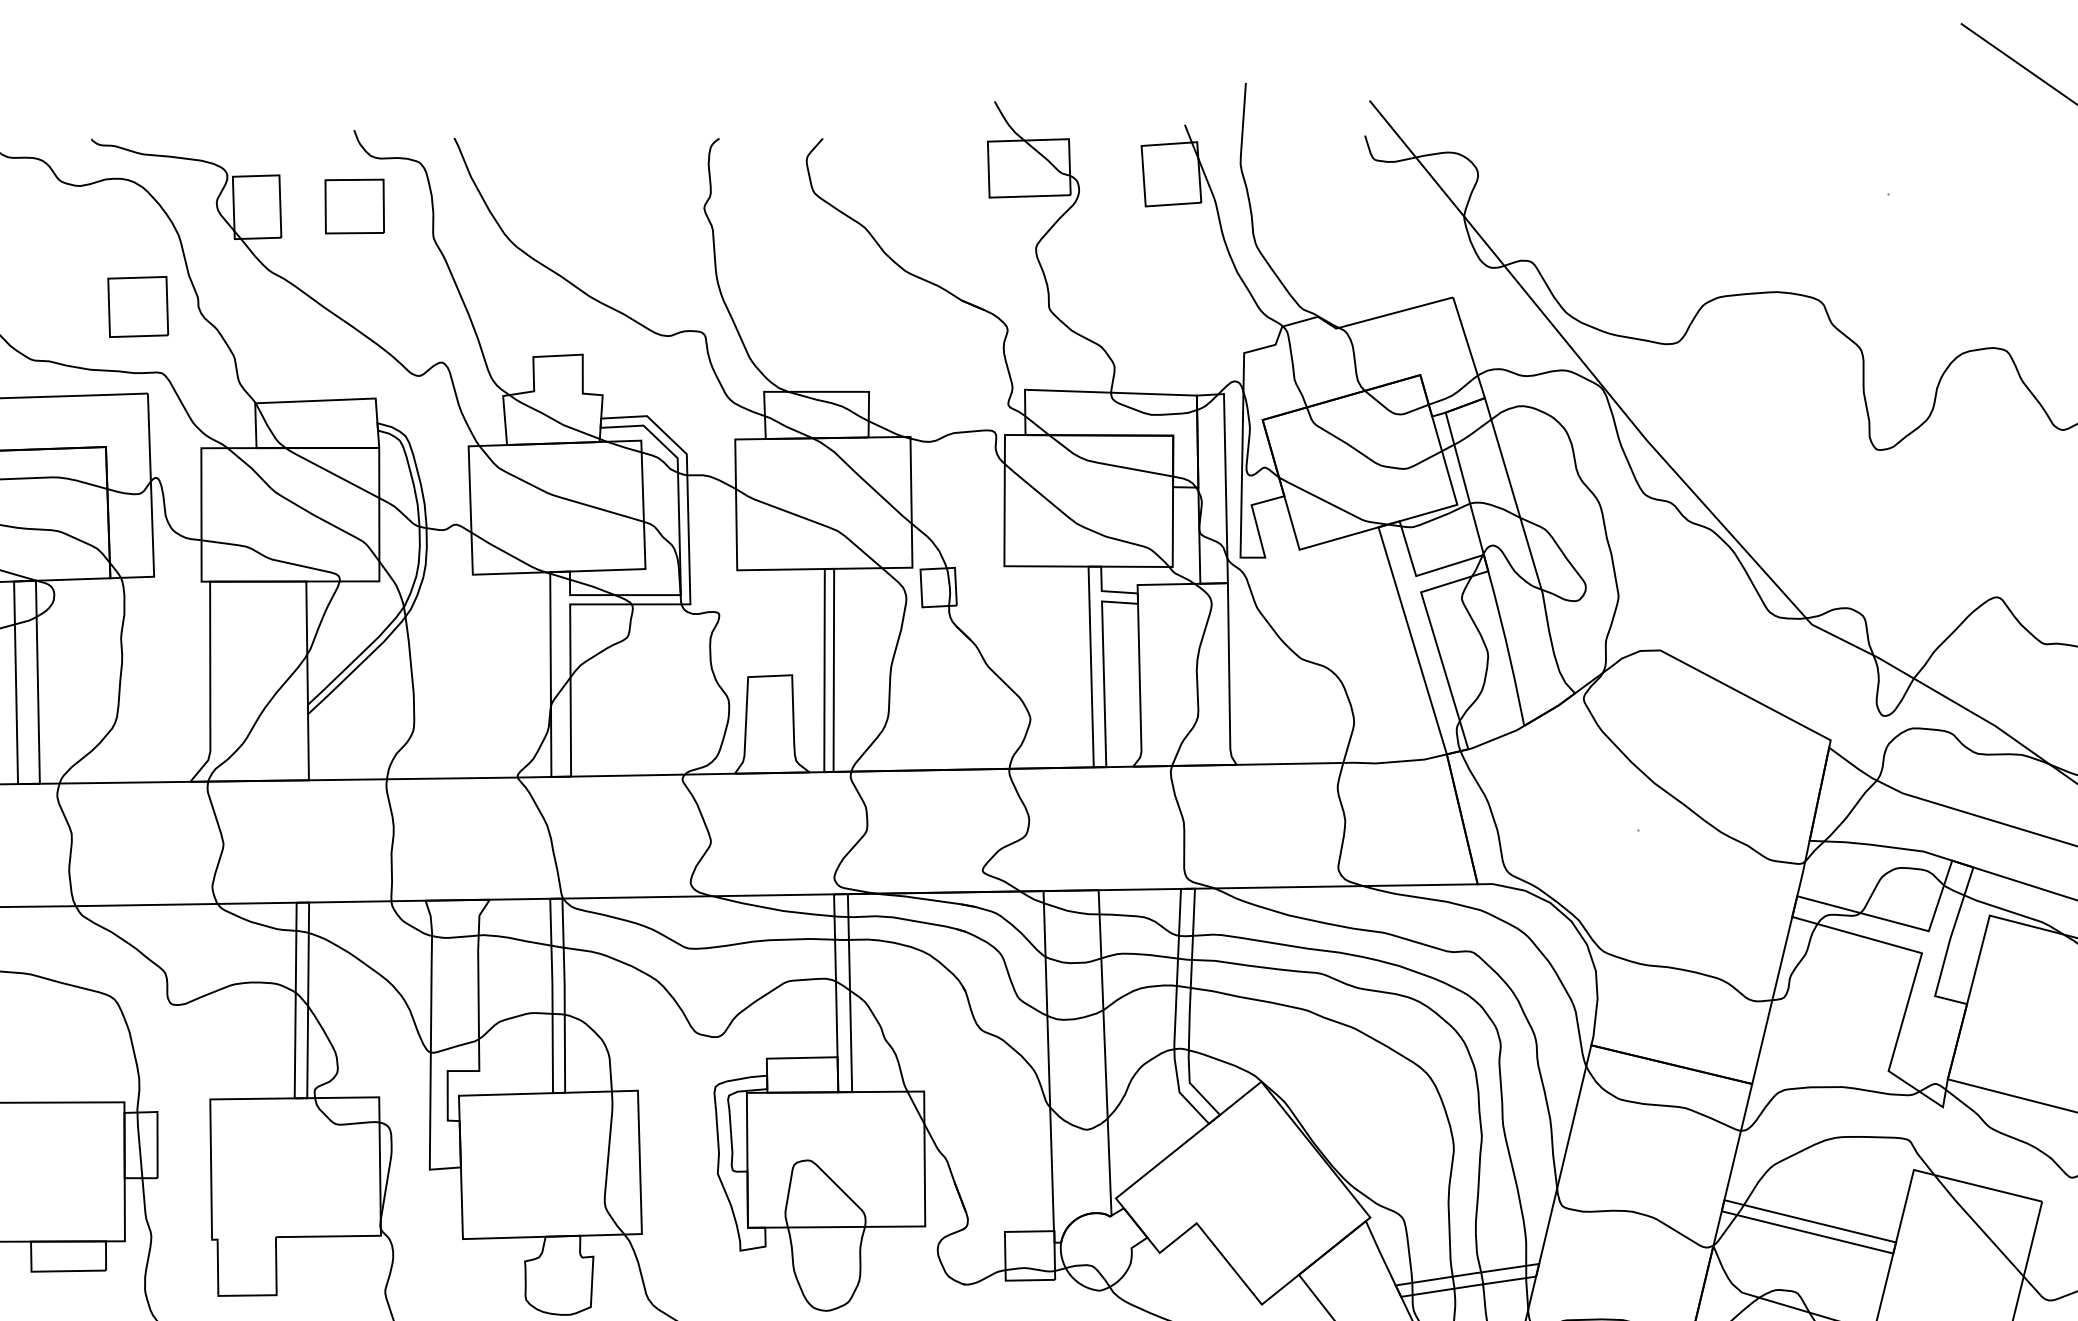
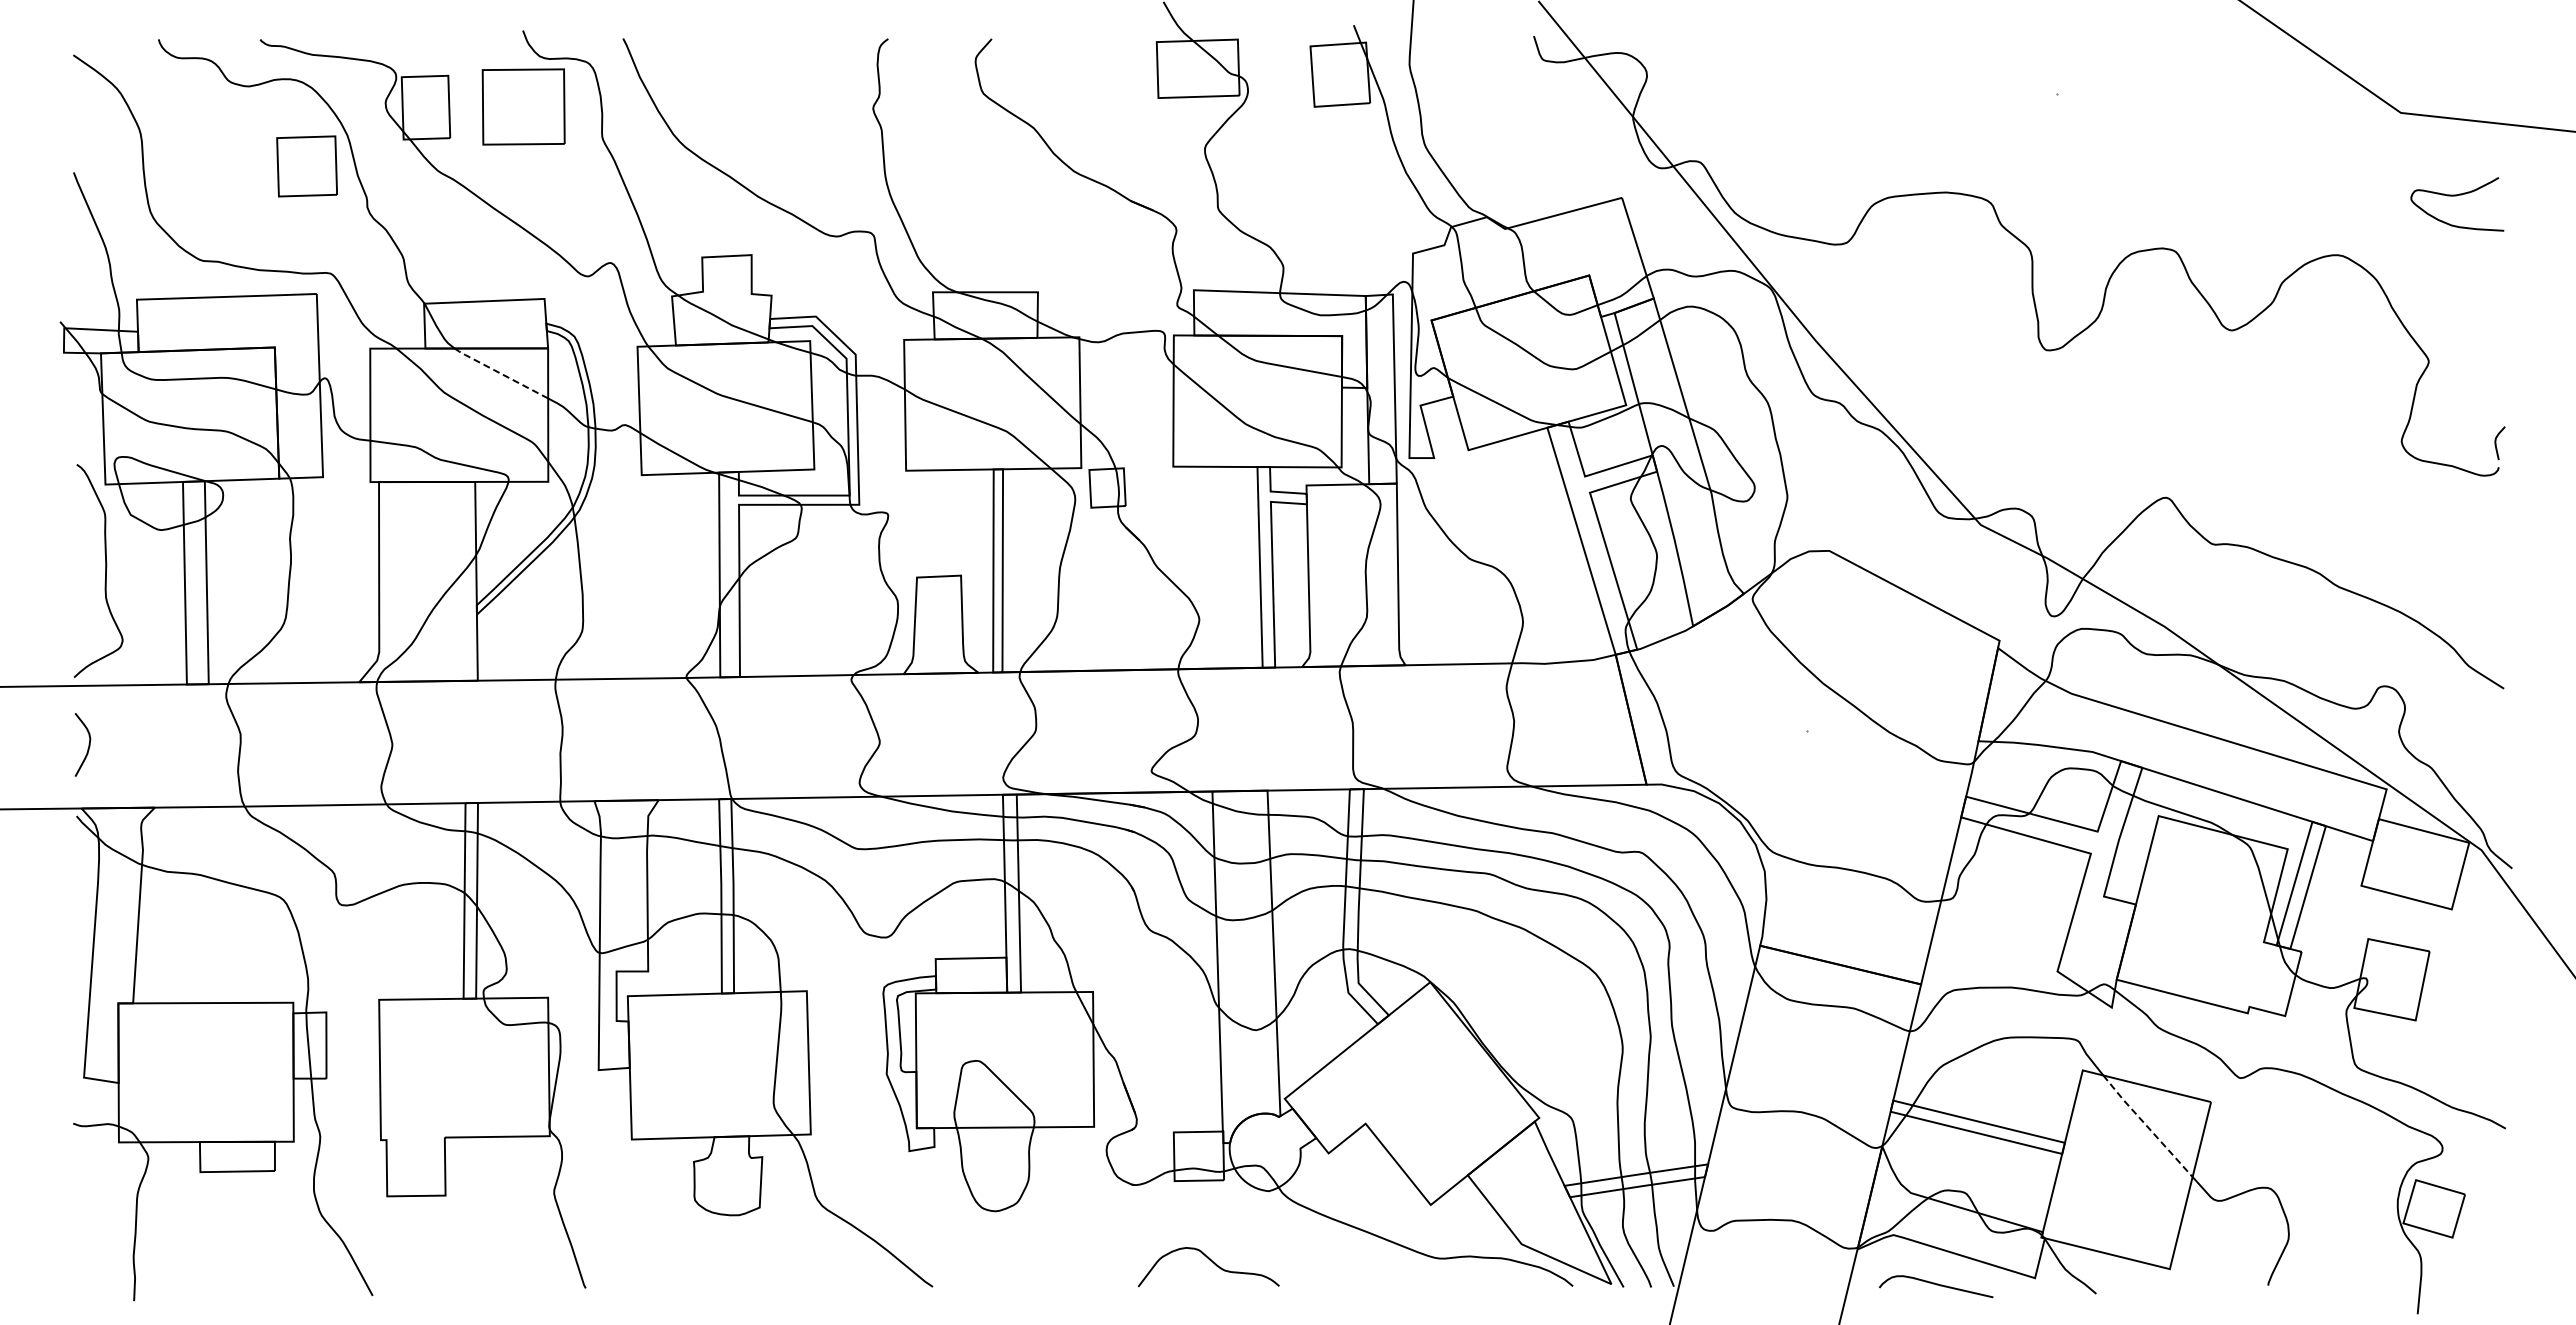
part: (354, 206) -> (523, 106), size x1.4
part: (137, 307) -> (306, 166), moved
line: (330, 473) -> (499, 373), solid -> dashed
line: (1978, 1226) -> (2147, 1126), solid -> dashed

